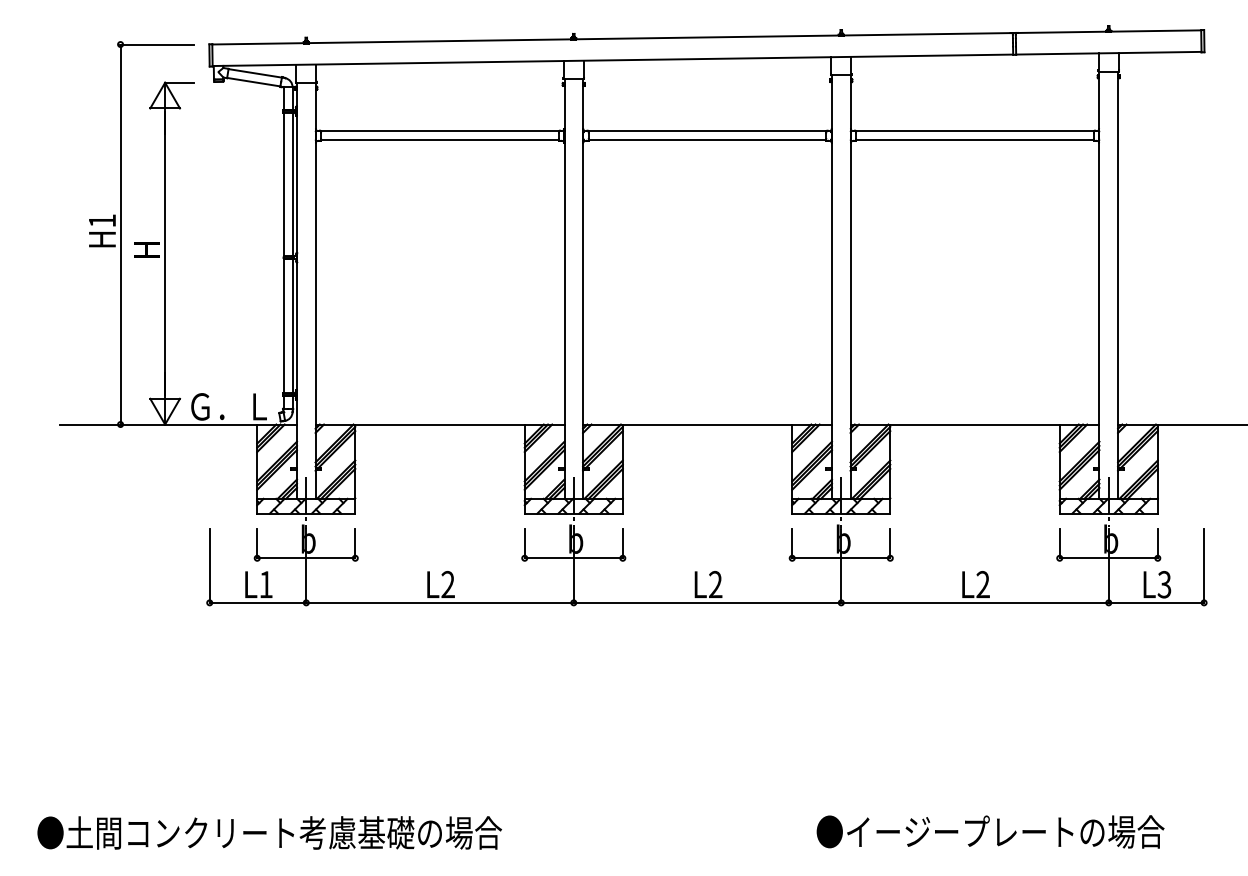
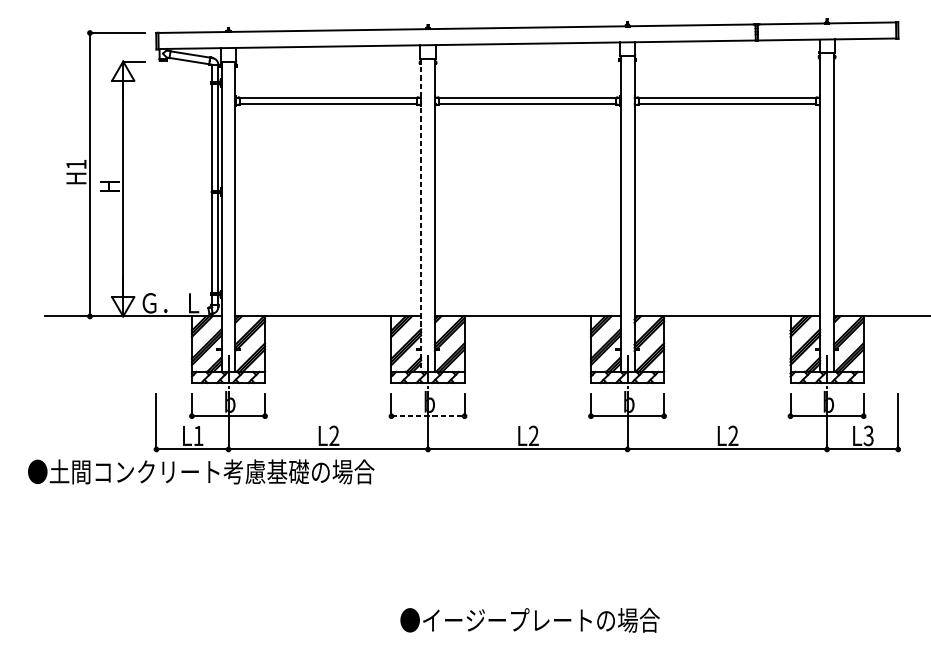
line: (564, 289) -> (421, 215), solid -> dashed
line: (574, 558) -> (428, 416), solid -> dashed
text: (990, 831) -> (530, 620), moved
text: (269, 832) -> (201, 471), moved

